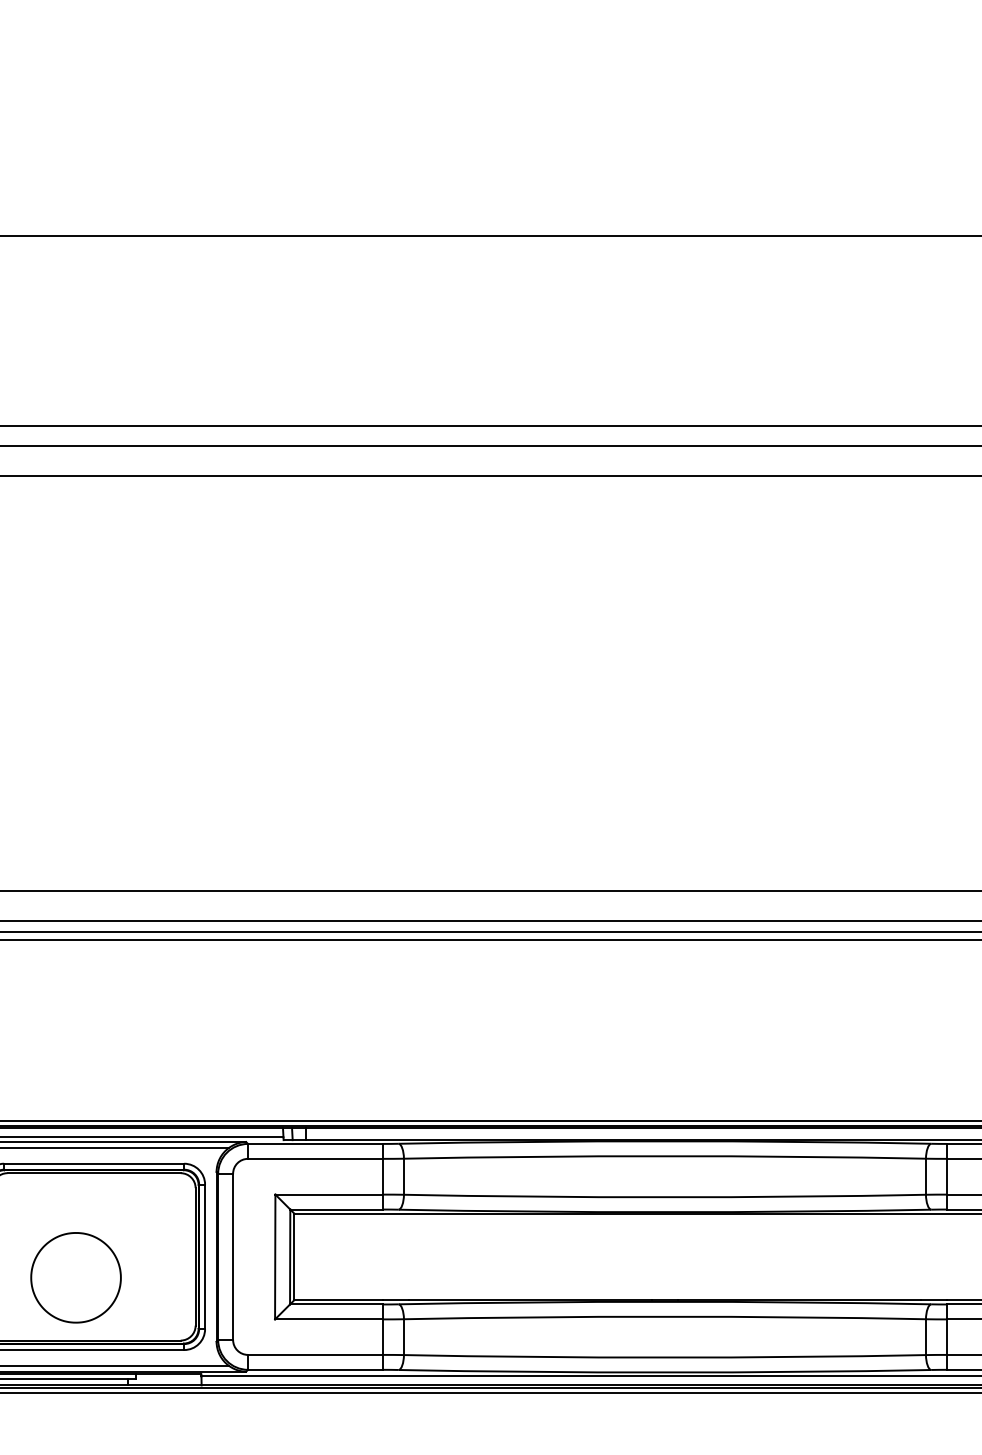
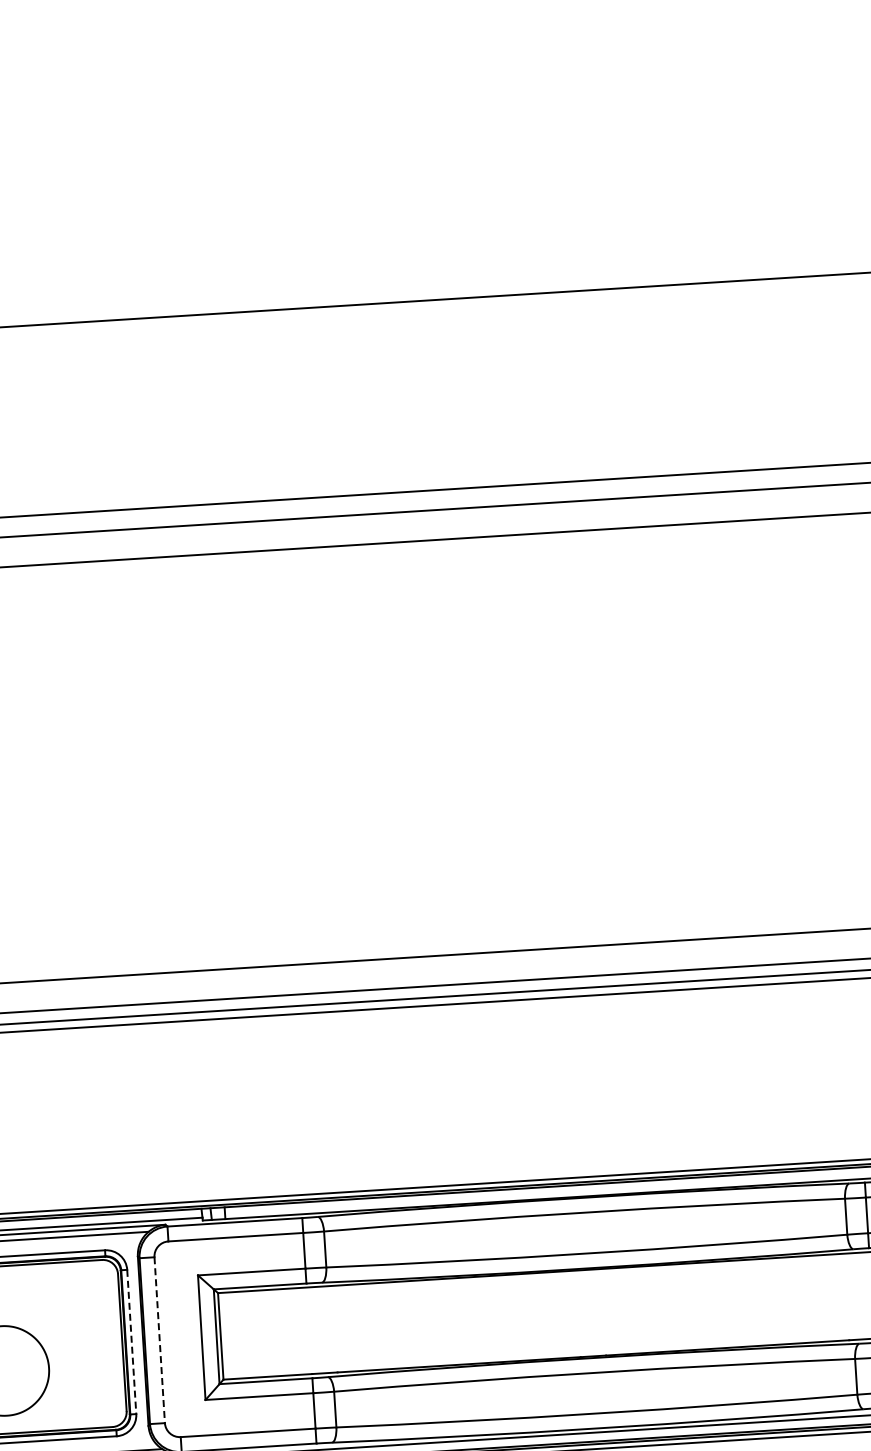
line: (205, 1257) -> (132, 1342), solid -> dashed
line: (233, 1257) -> (160, 1340), solid -> dashed

